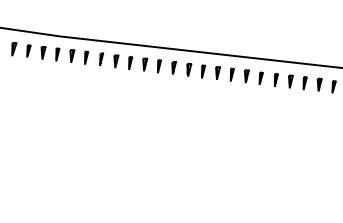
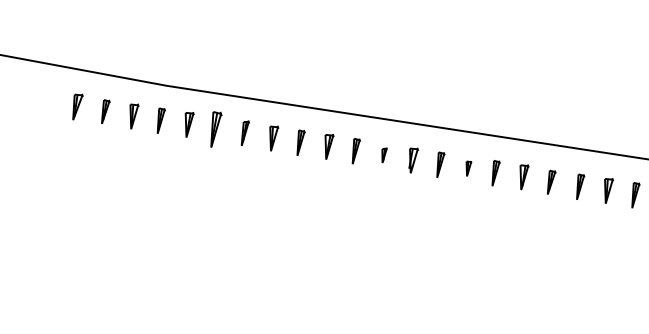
part: (86, 57) -> (216, 128), size x1.4
part: (173, 67) -> (383, 154), size x0.6
part: (217, 72) -> (467, 167), size x0.6

